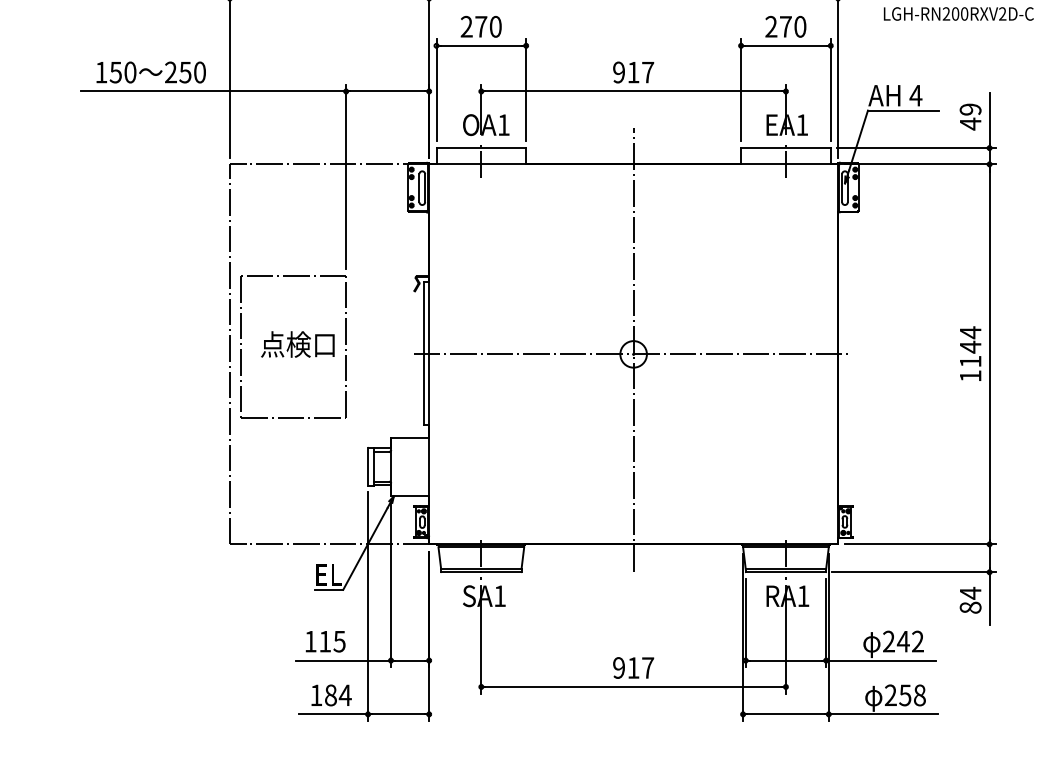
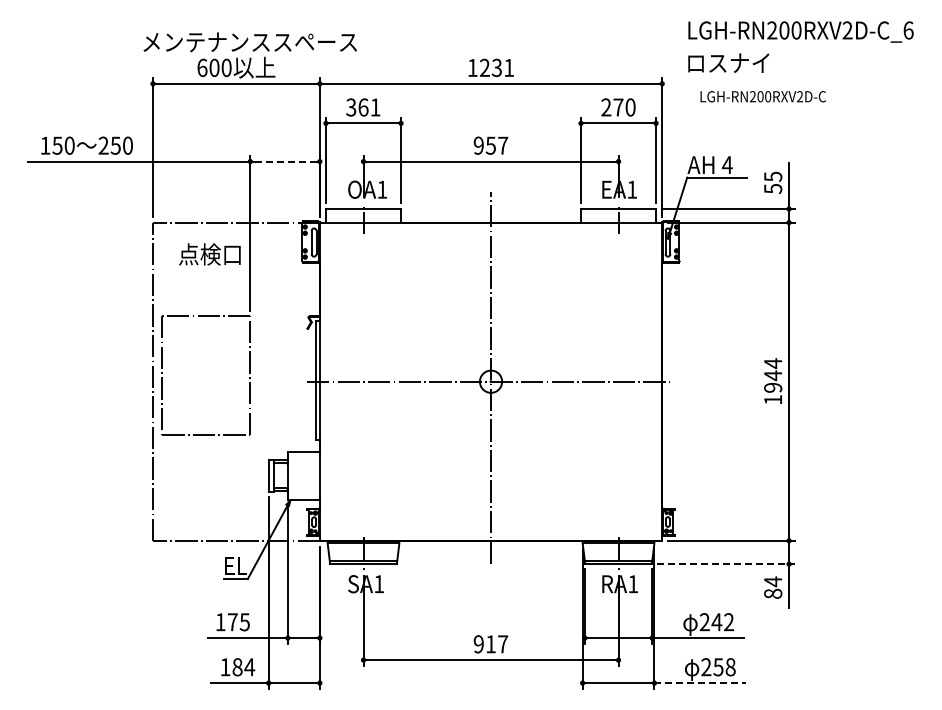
text: (481, 26) -> (363, 107), 270 -> 361
text: (632, 72) -> (490, 145), 917 -> 957
line: (386, 91) -> (284, 161), solid -> dashed
text: (971, 116) -> (773, 182), 49 -> 55
text: (297, 344) -> (209, 254), moved
text: (971, 361) -> (773, 387), 1144 -> 1944
line: (914, 572) -> (726, 564), solid -> dashed
text: (324, 641) -> (232, 622), 115 -> 175
line: (883, 714) -> (700, 683), solid -> dashed

